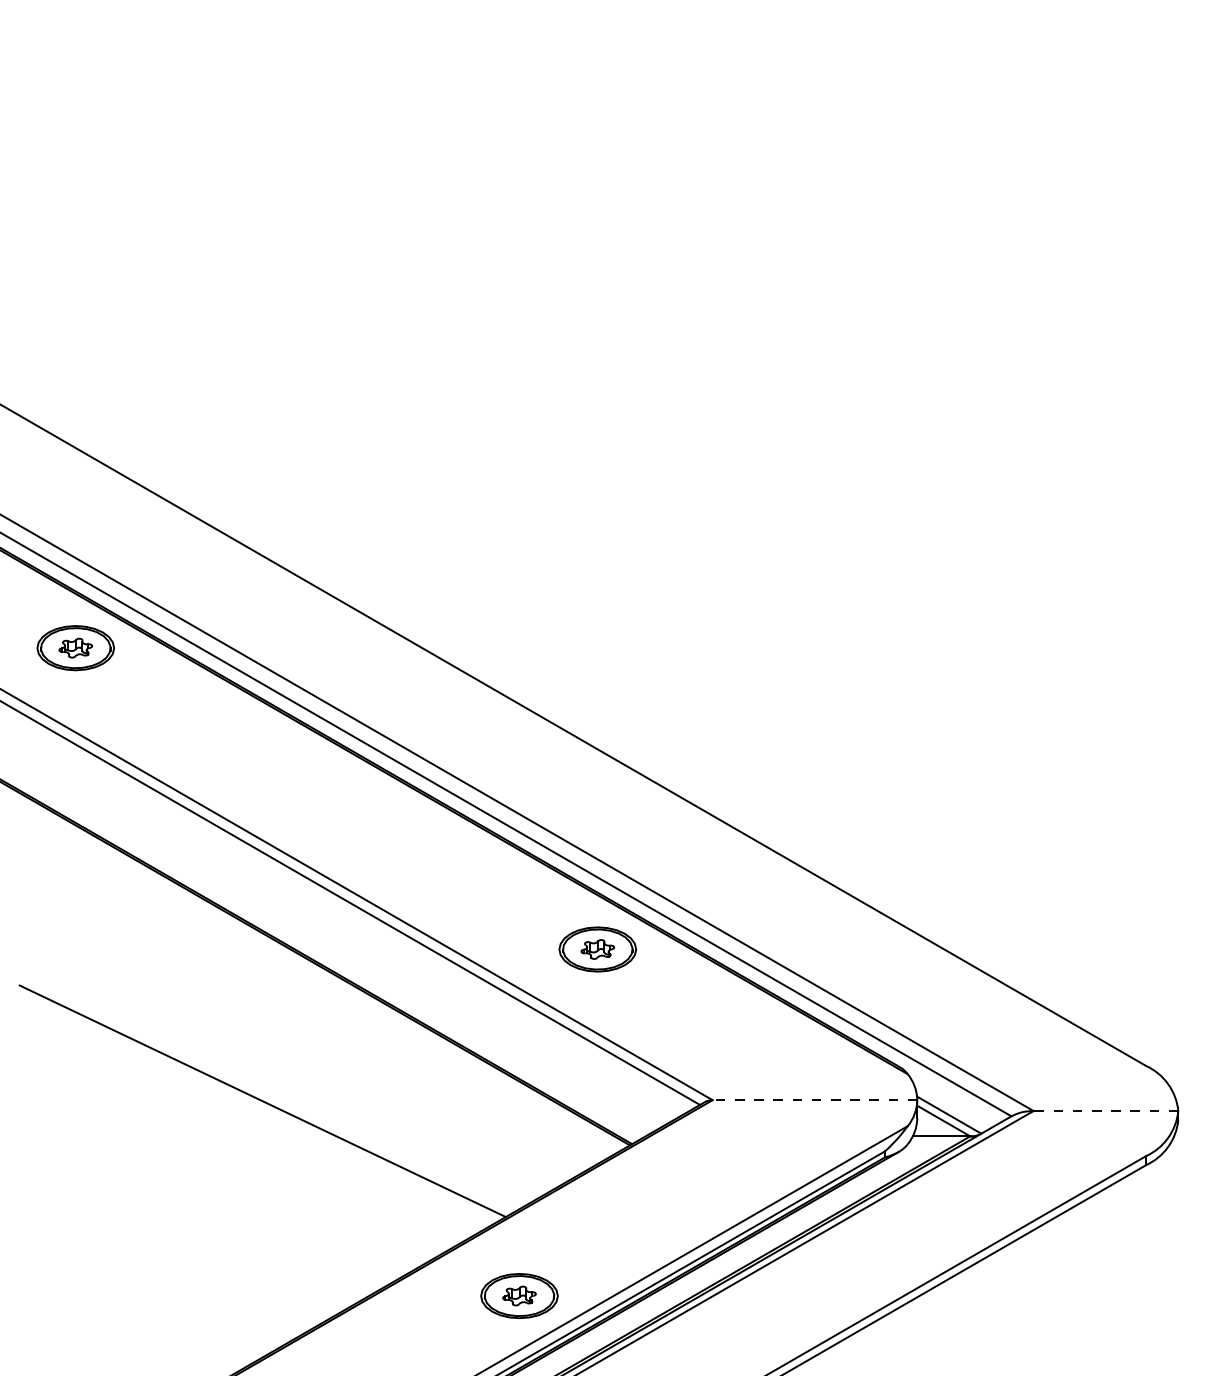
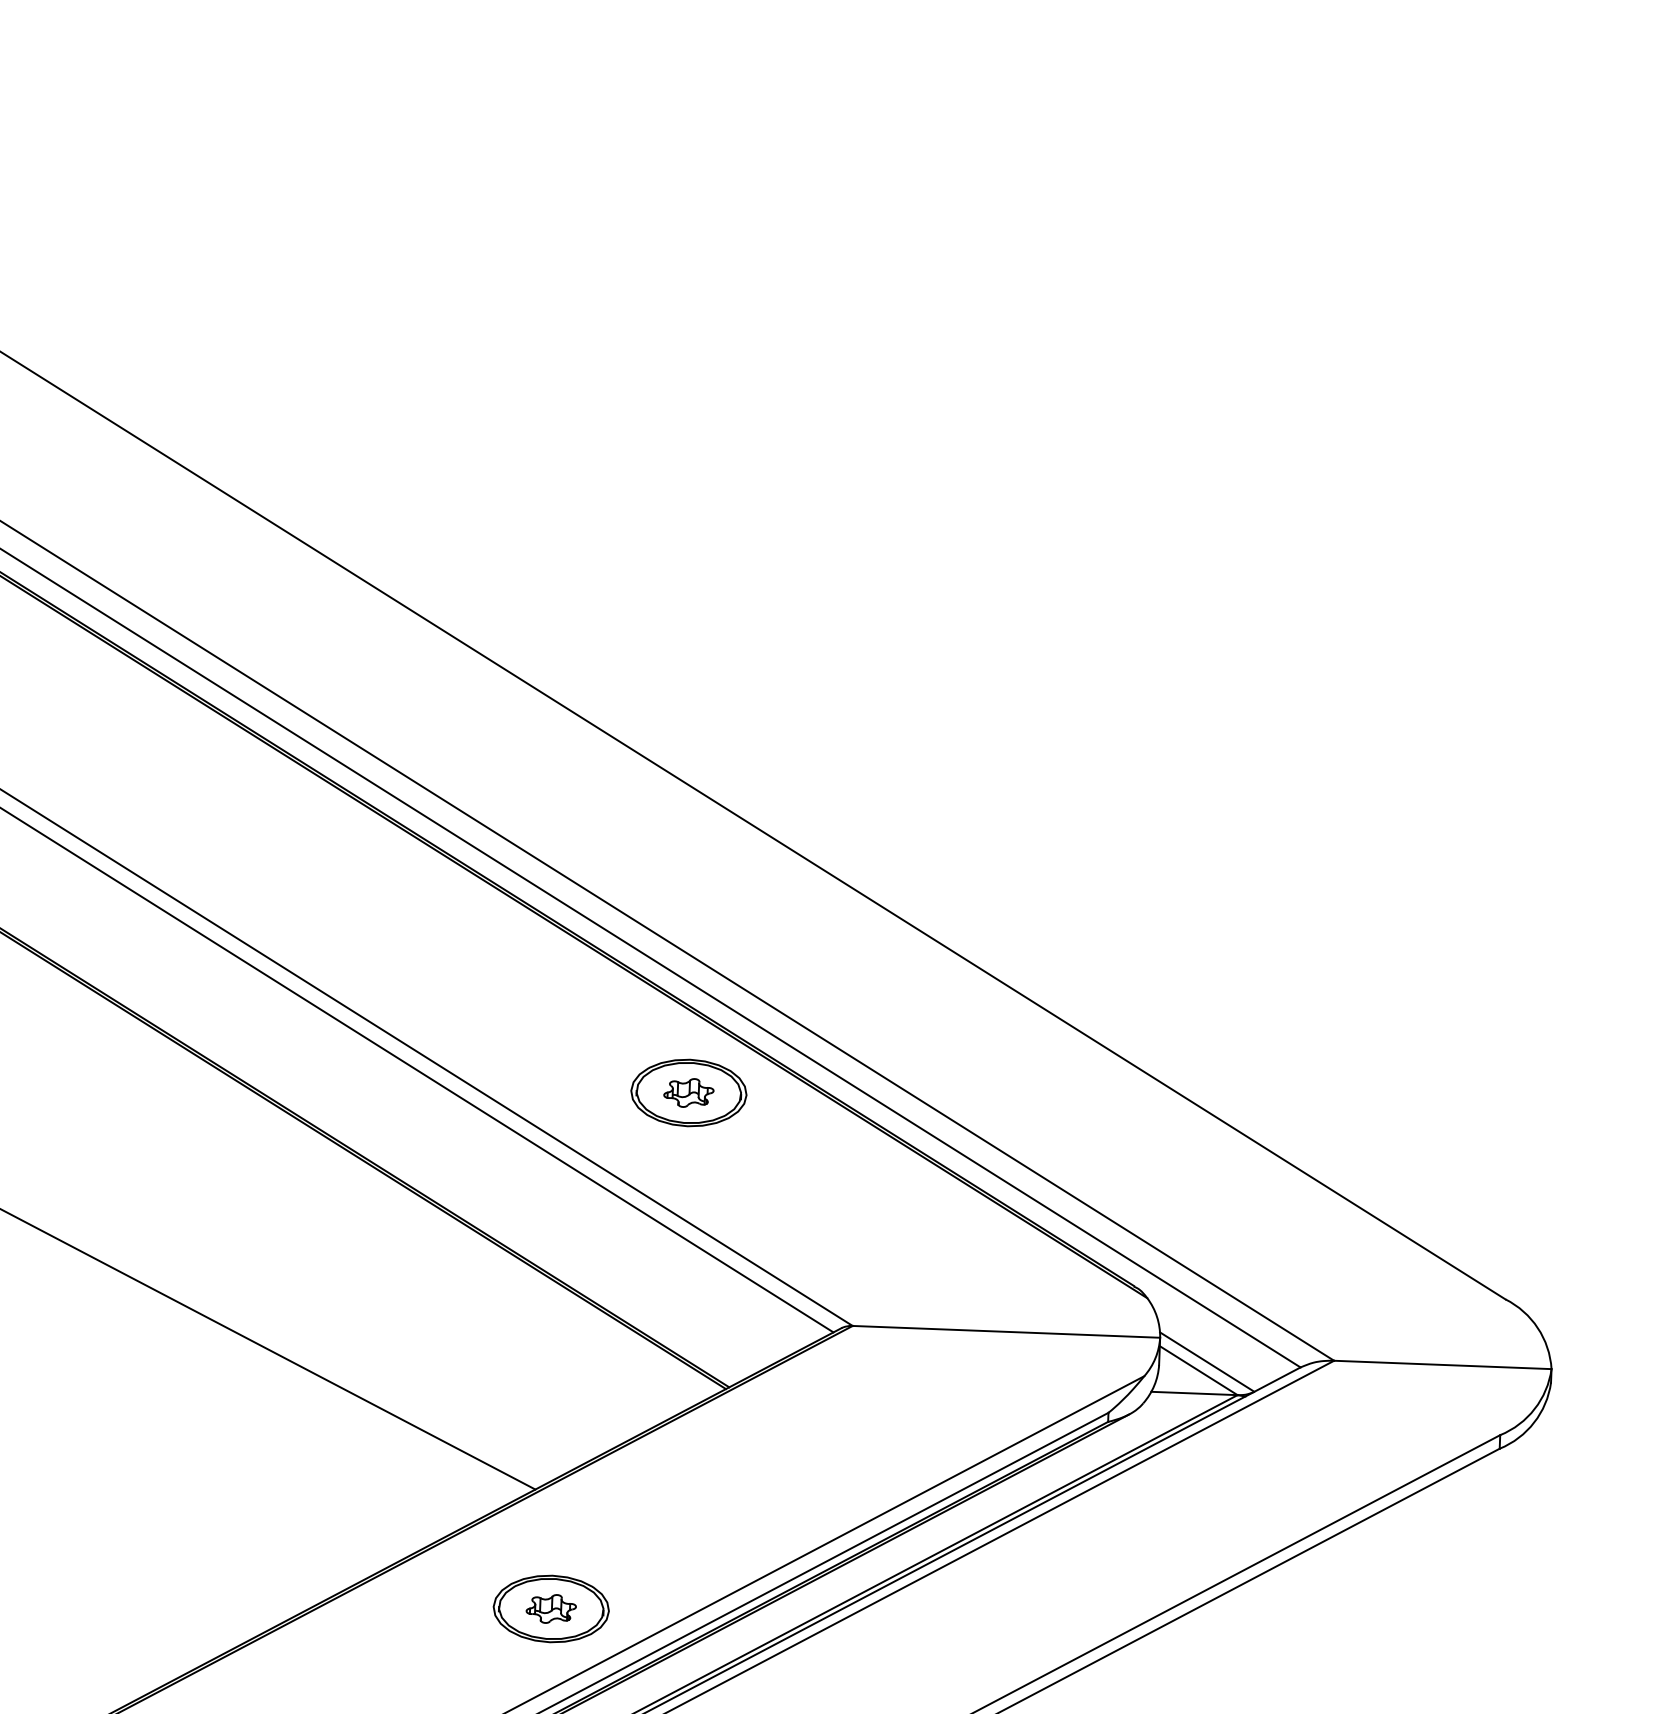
line: (814, 1100) -> (1005, 1332), dashed -> solid
line: (1105, 1111) -> (1442, 1365), dashed -> solid

